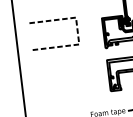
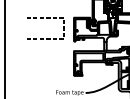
line: (54, 21) -> (46, 18), moved

